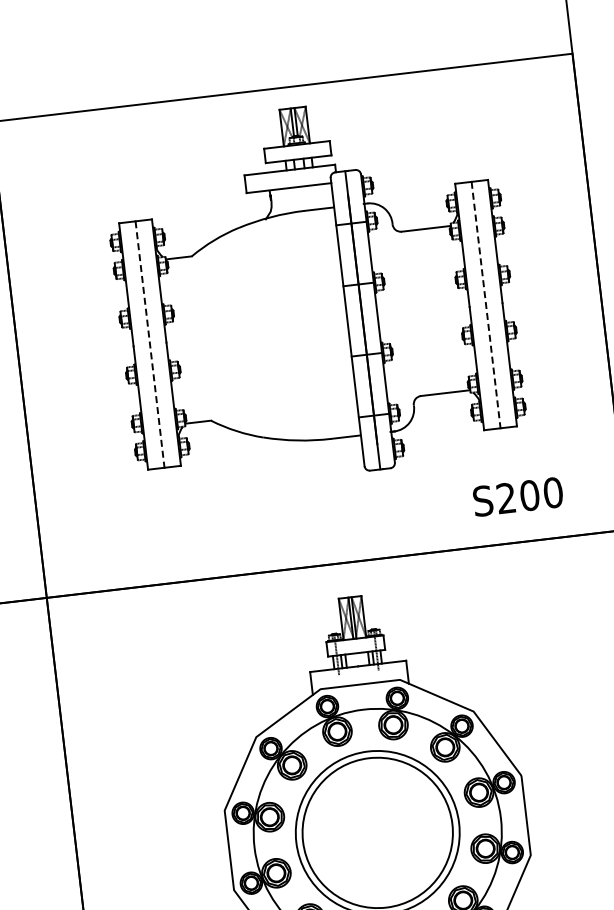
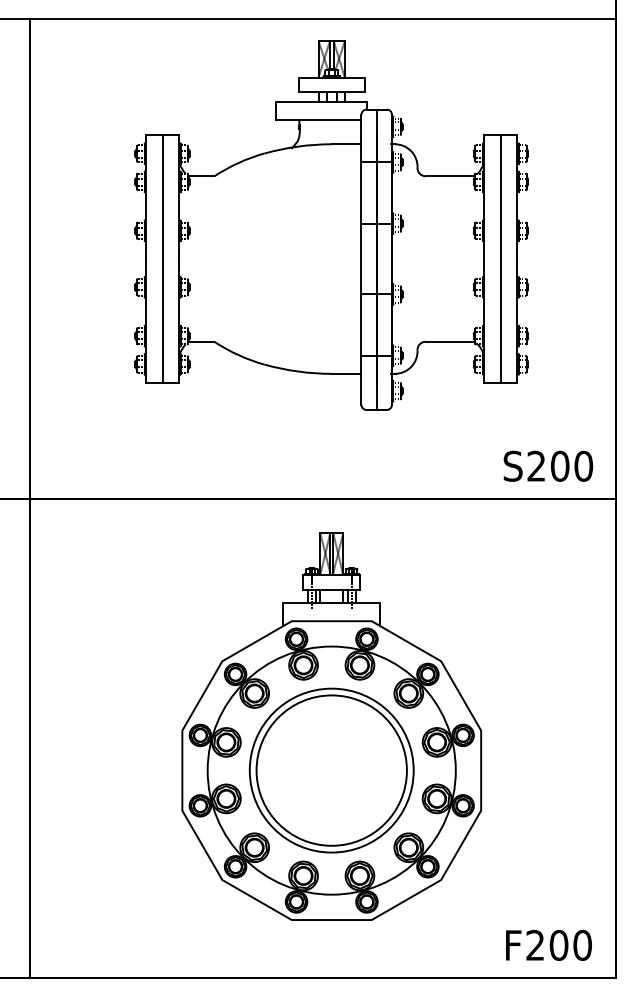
line: (485, 305) -> (500, 259), dashed -> solid
line: (150, 345) -> (162, 259), dashed -> solid
text: (518, 496) -> (548, 465), moved

